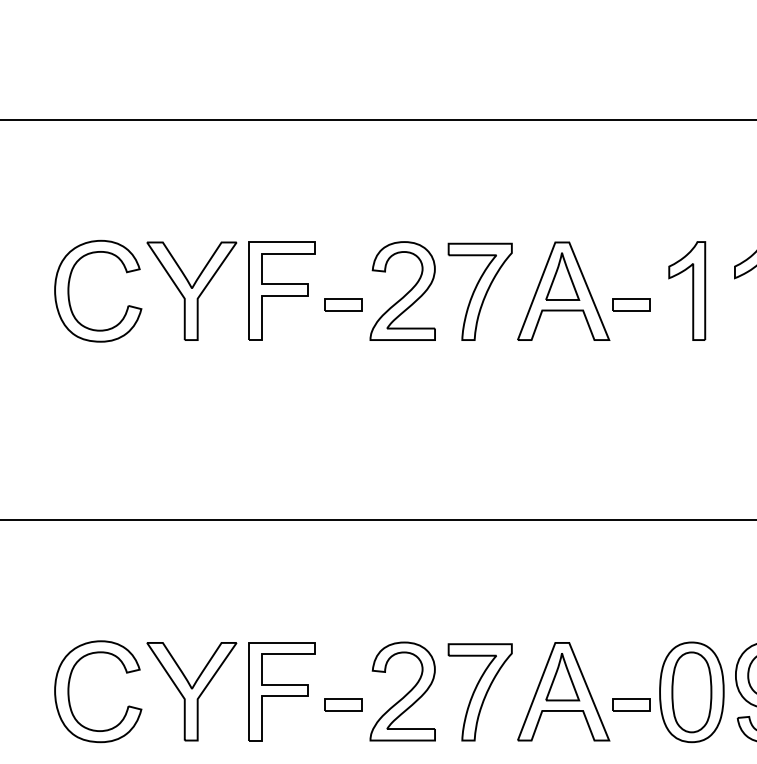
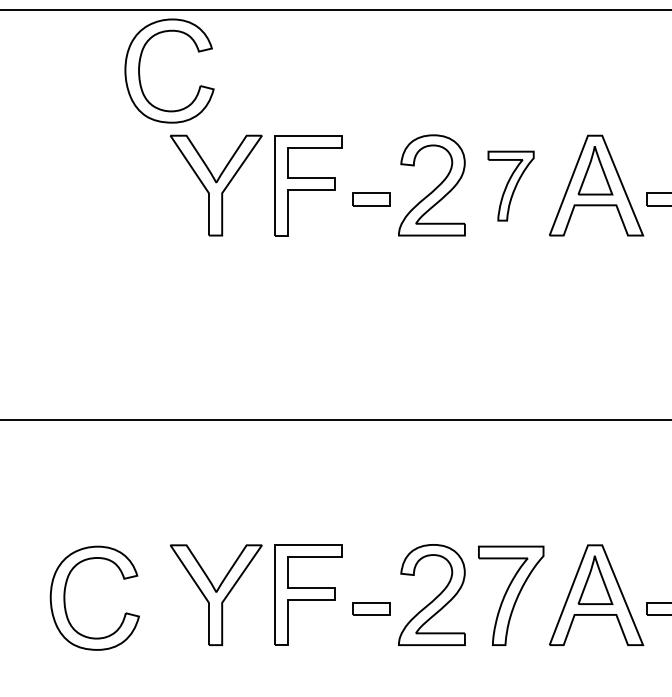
part: (69, 290) -> (140, 70), moved
part: (479, 291) -> (510, 185), size x0.7
part: (69, 691) -> (65, 598), moved

